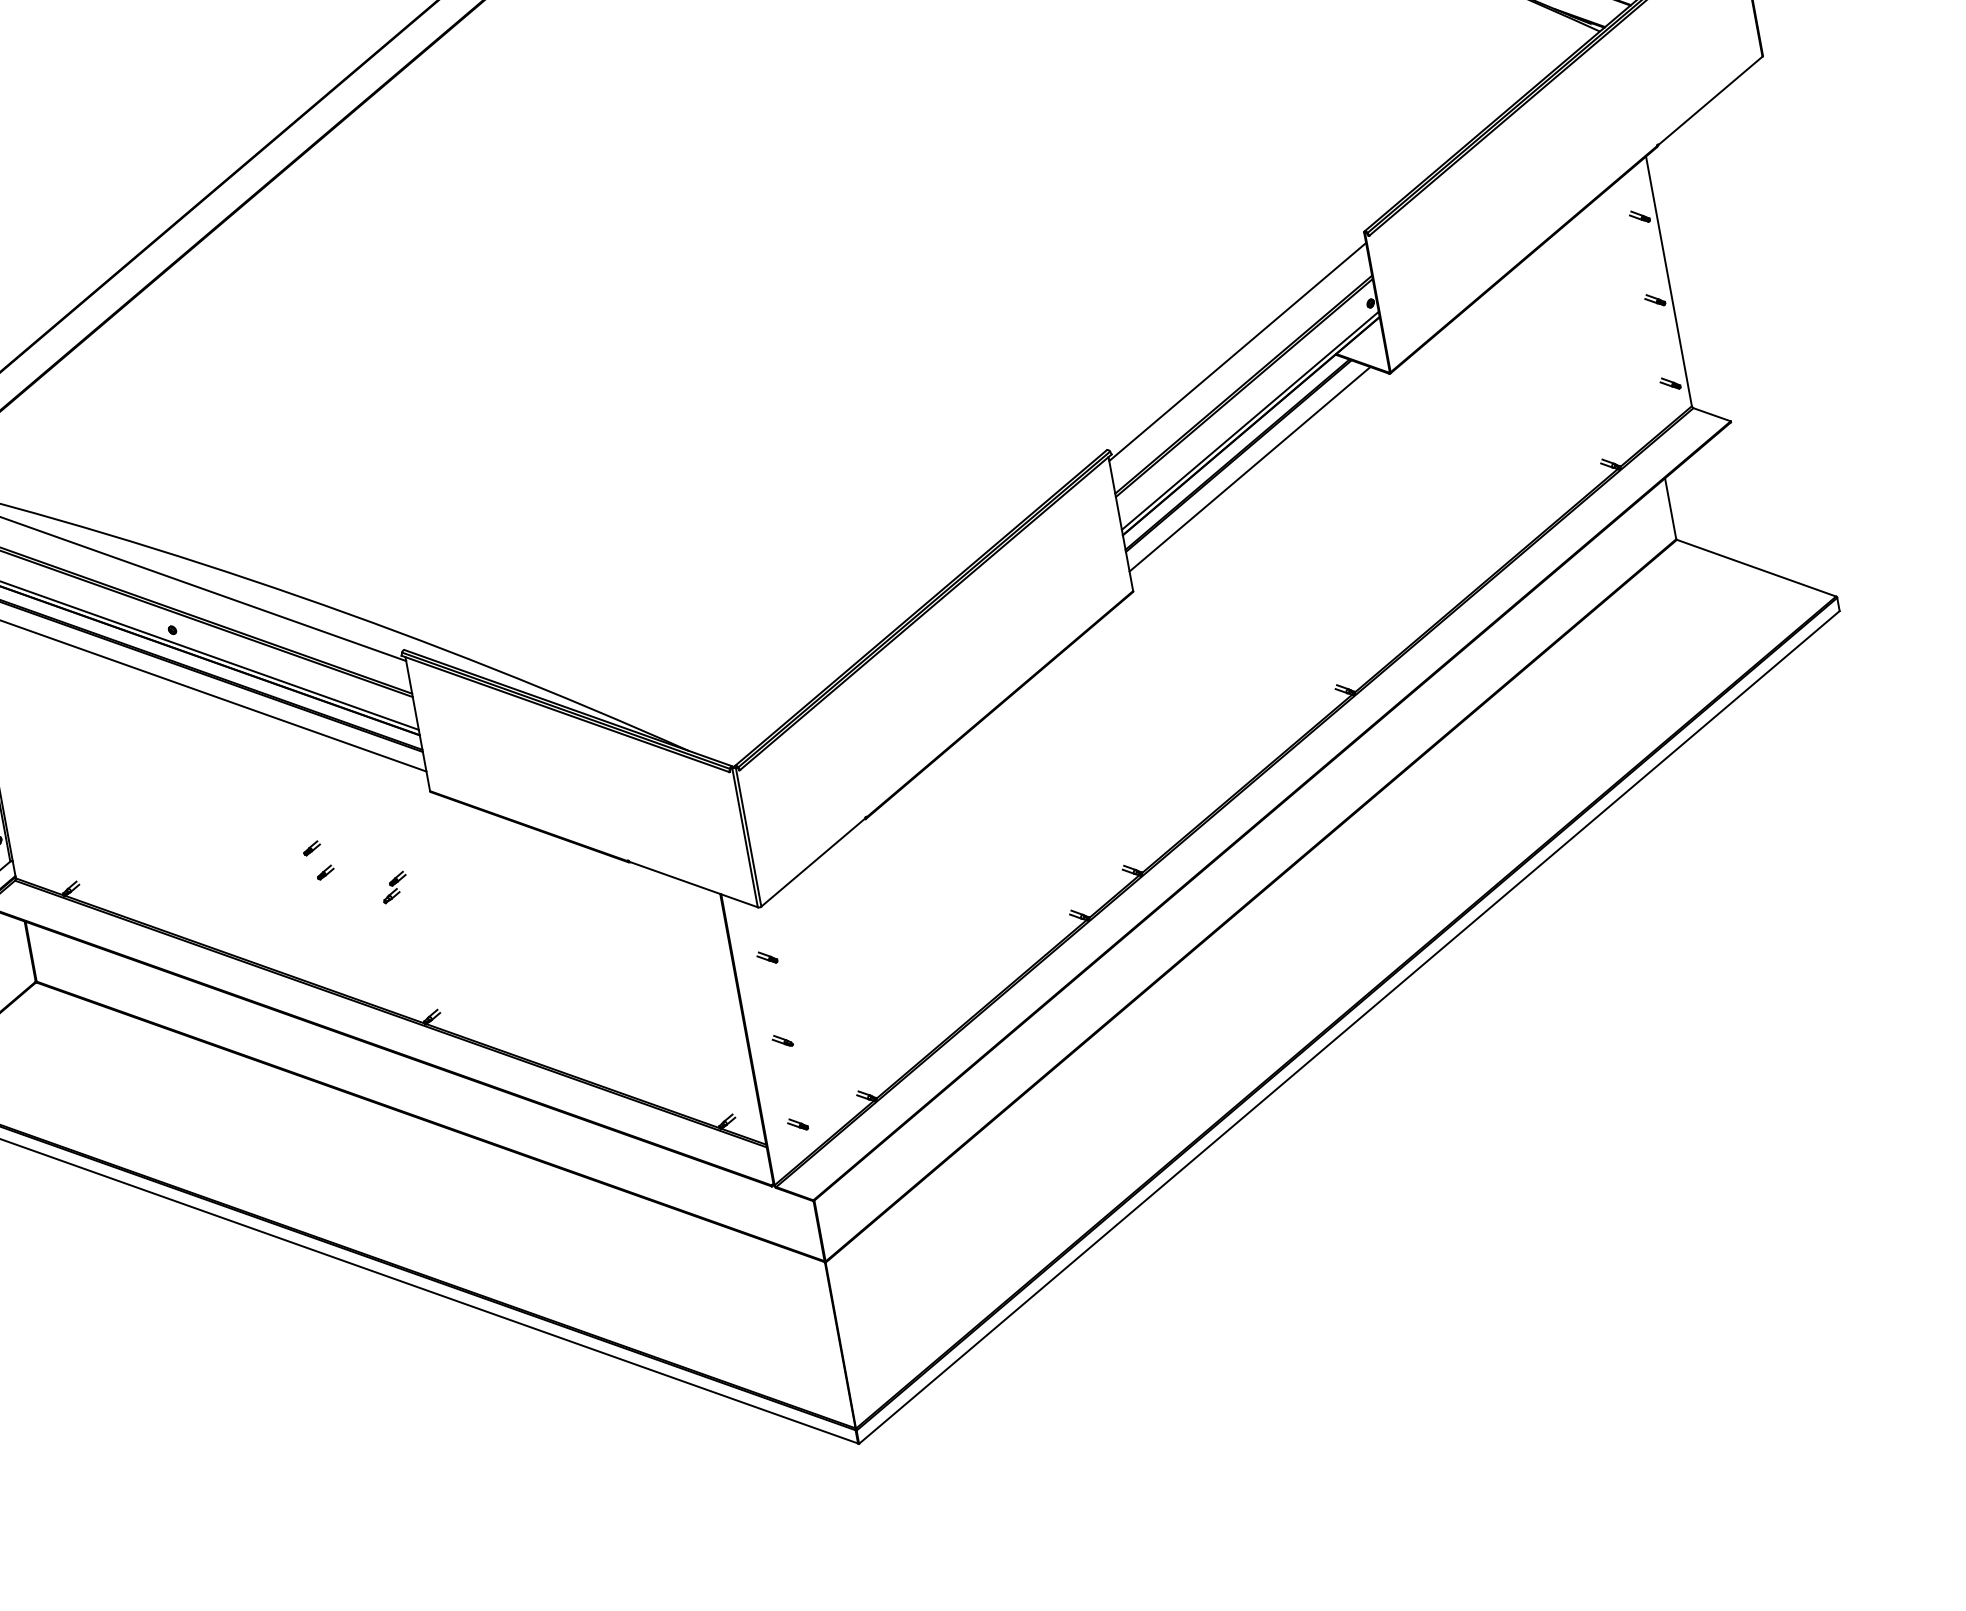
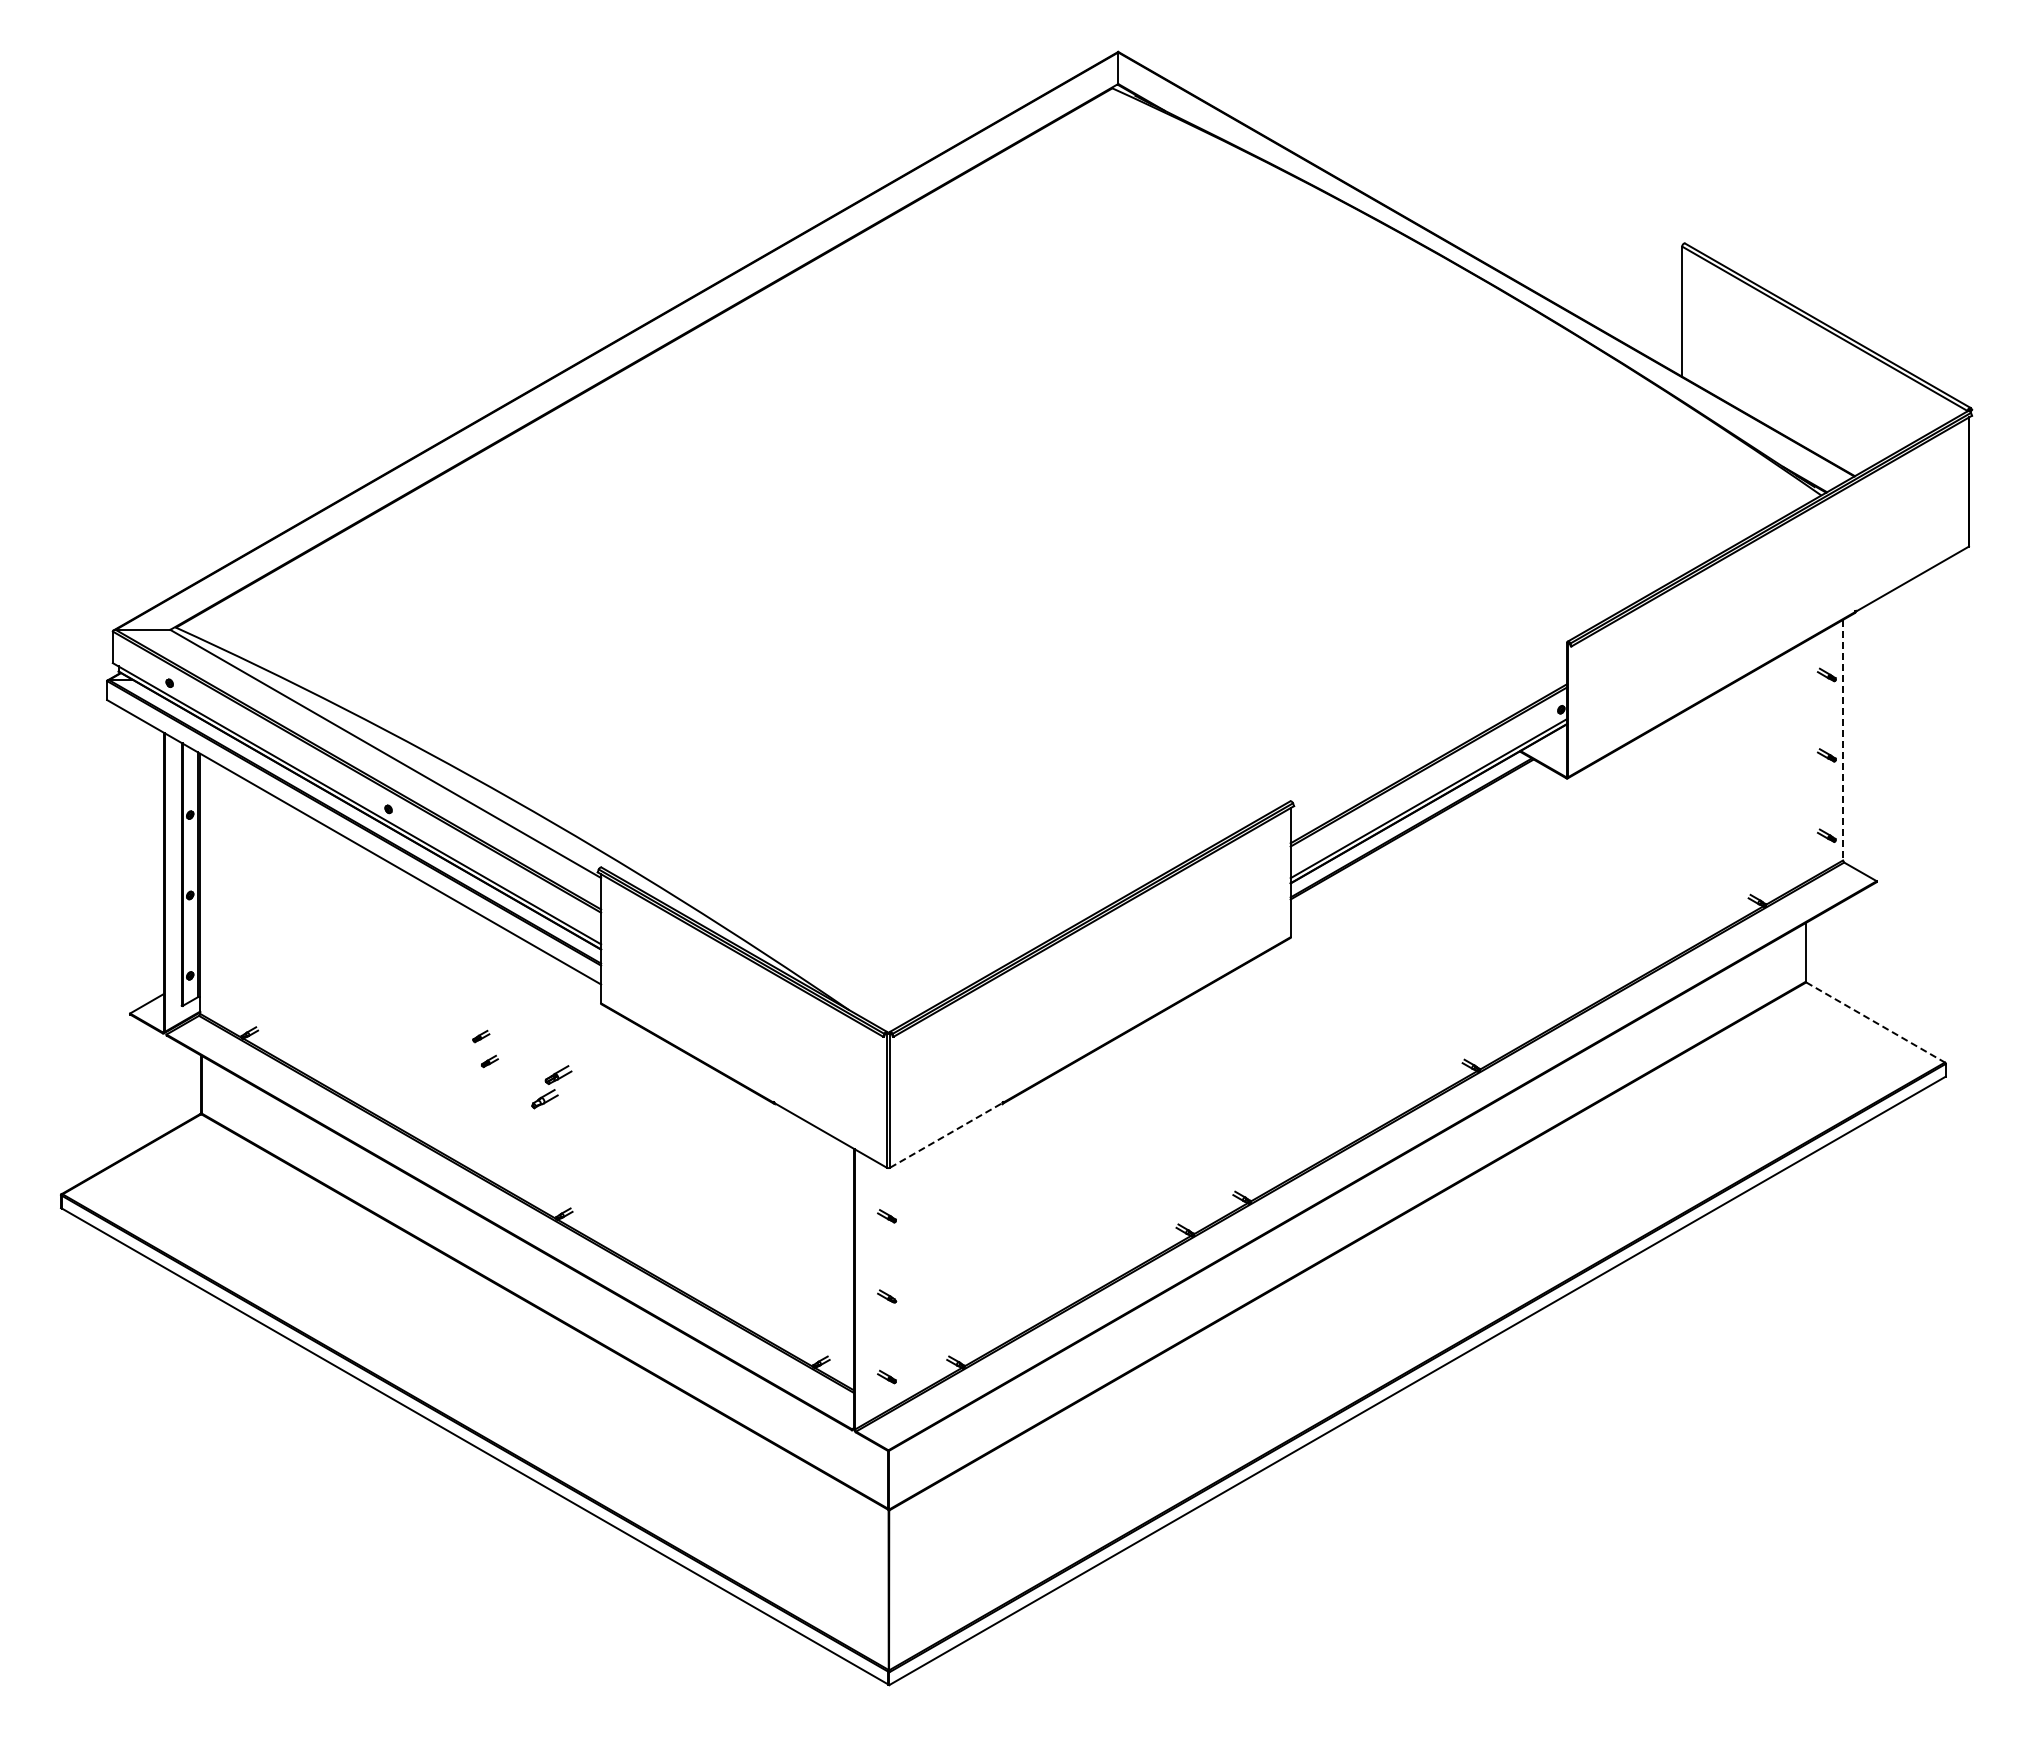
line: (1669, 281) -> (1843, 740), solid -> dashed
line: (1237, 351) -> (1428, 731), removed
line: (1250, 469) -> (1420, 843), removed
line: (1757, 568) -> (1876, 1022), solid -> dashed
line: (813, 862) -> (946, 1135), solid -> dashed
part: (394, 886) -> (551, 1086), size x1.6

